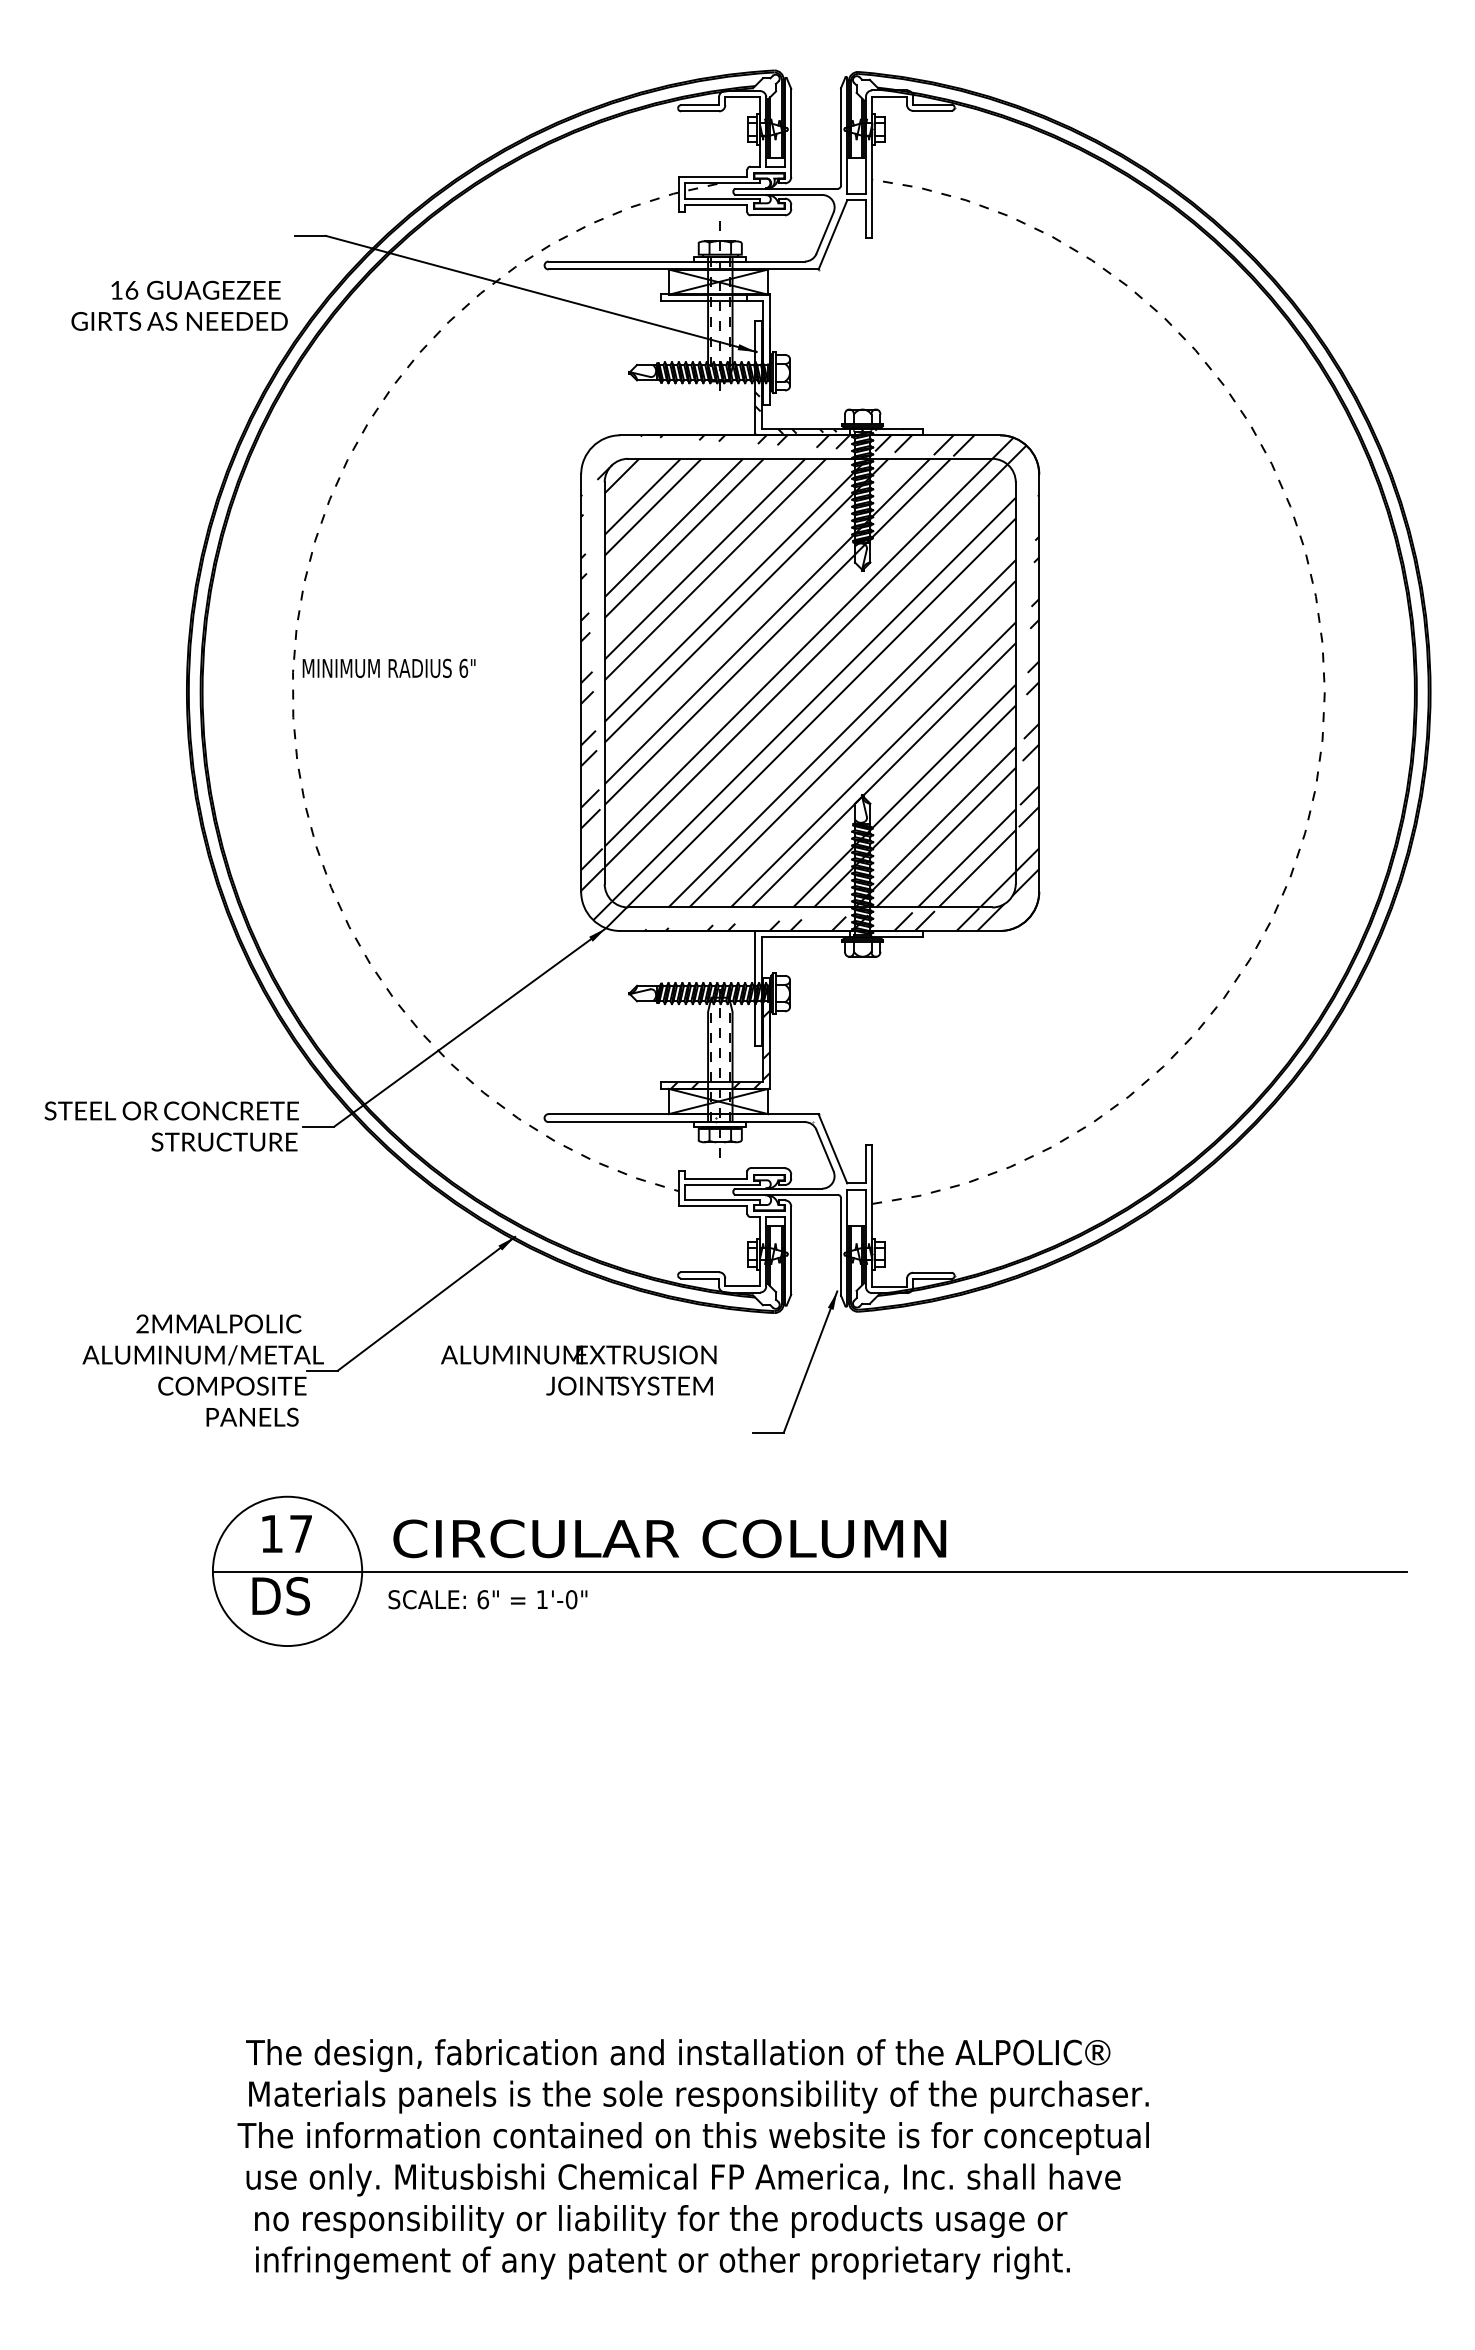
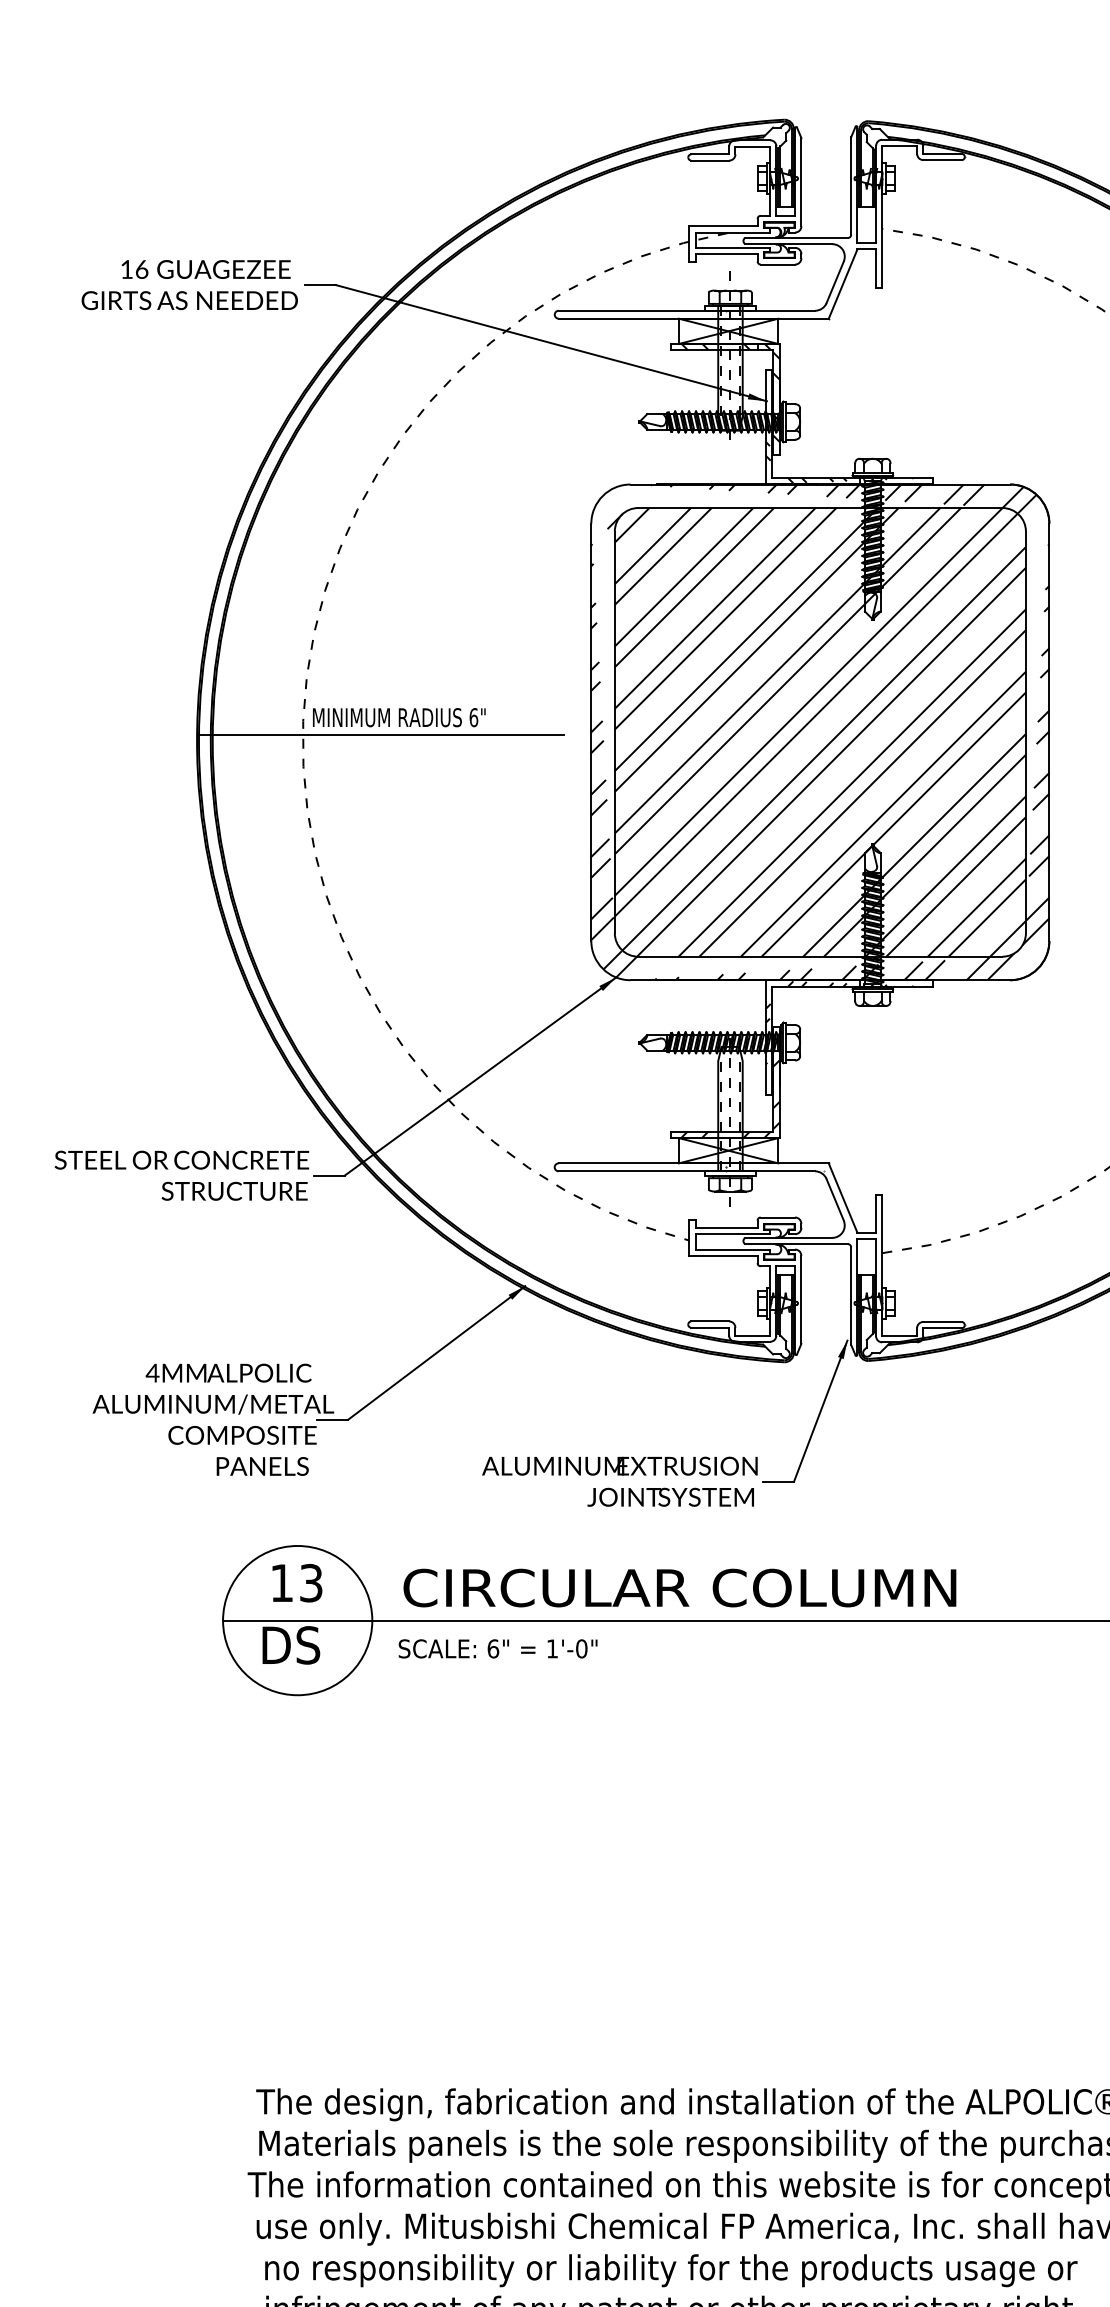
text: (179, 305) -> (189, 284), moved
hatch: (720, 343) -> (730, 392), added
line: (371, 685) -> (381, 734), added
hatch: (835, 987) -> (845, 1036), added
text: (142, 1323) -> (152, 1372), 2MM -> 4MM
text: (578, 1370) -> (619, 1481), moved
text: (301, 1533) -> (311, 1582), 17 -> 13

